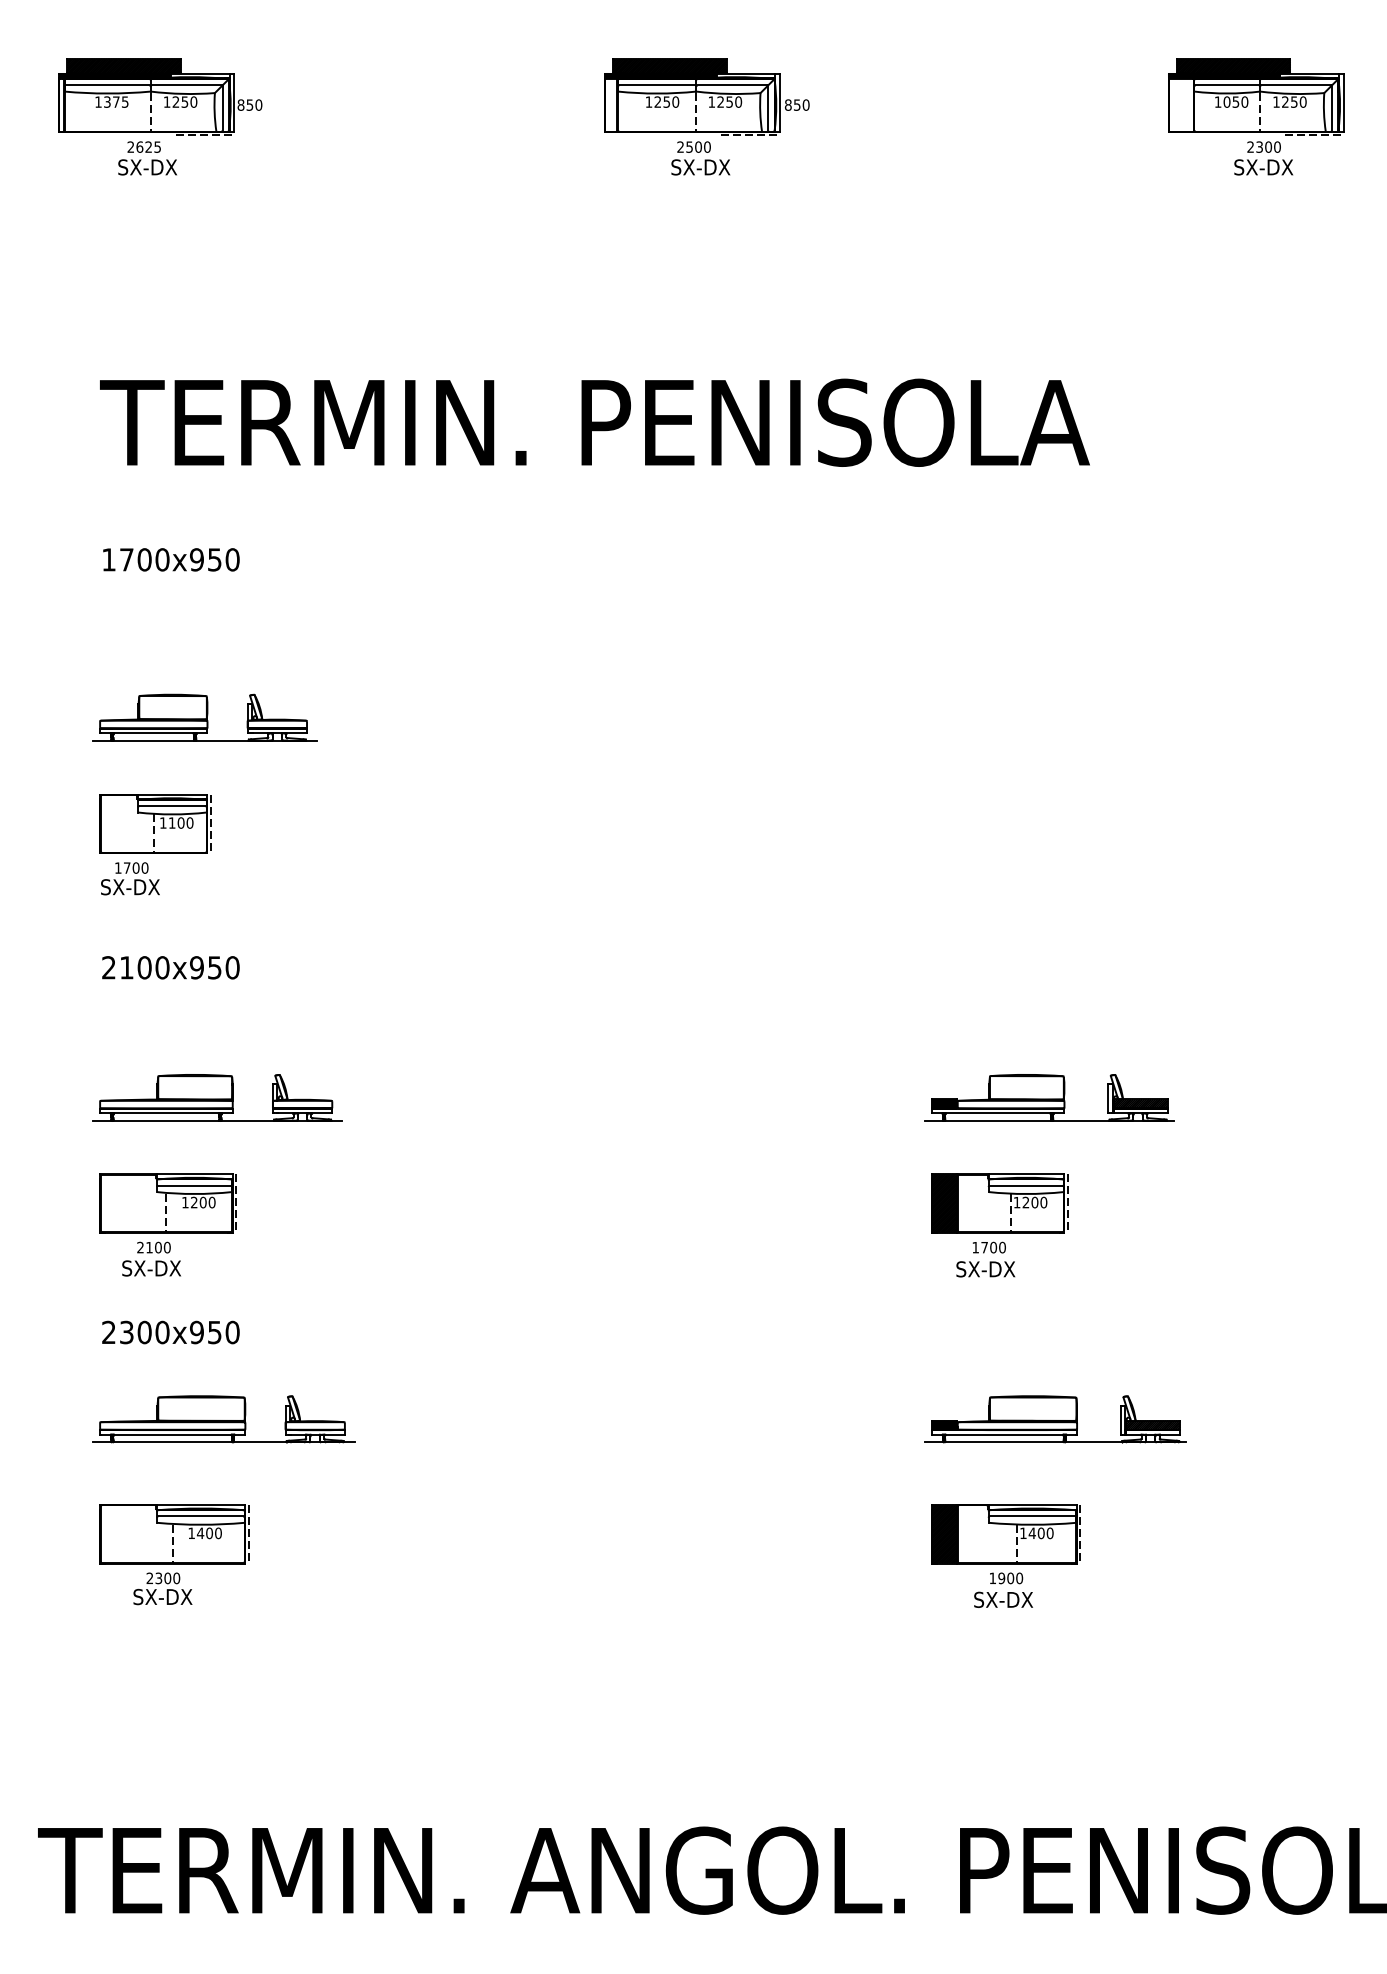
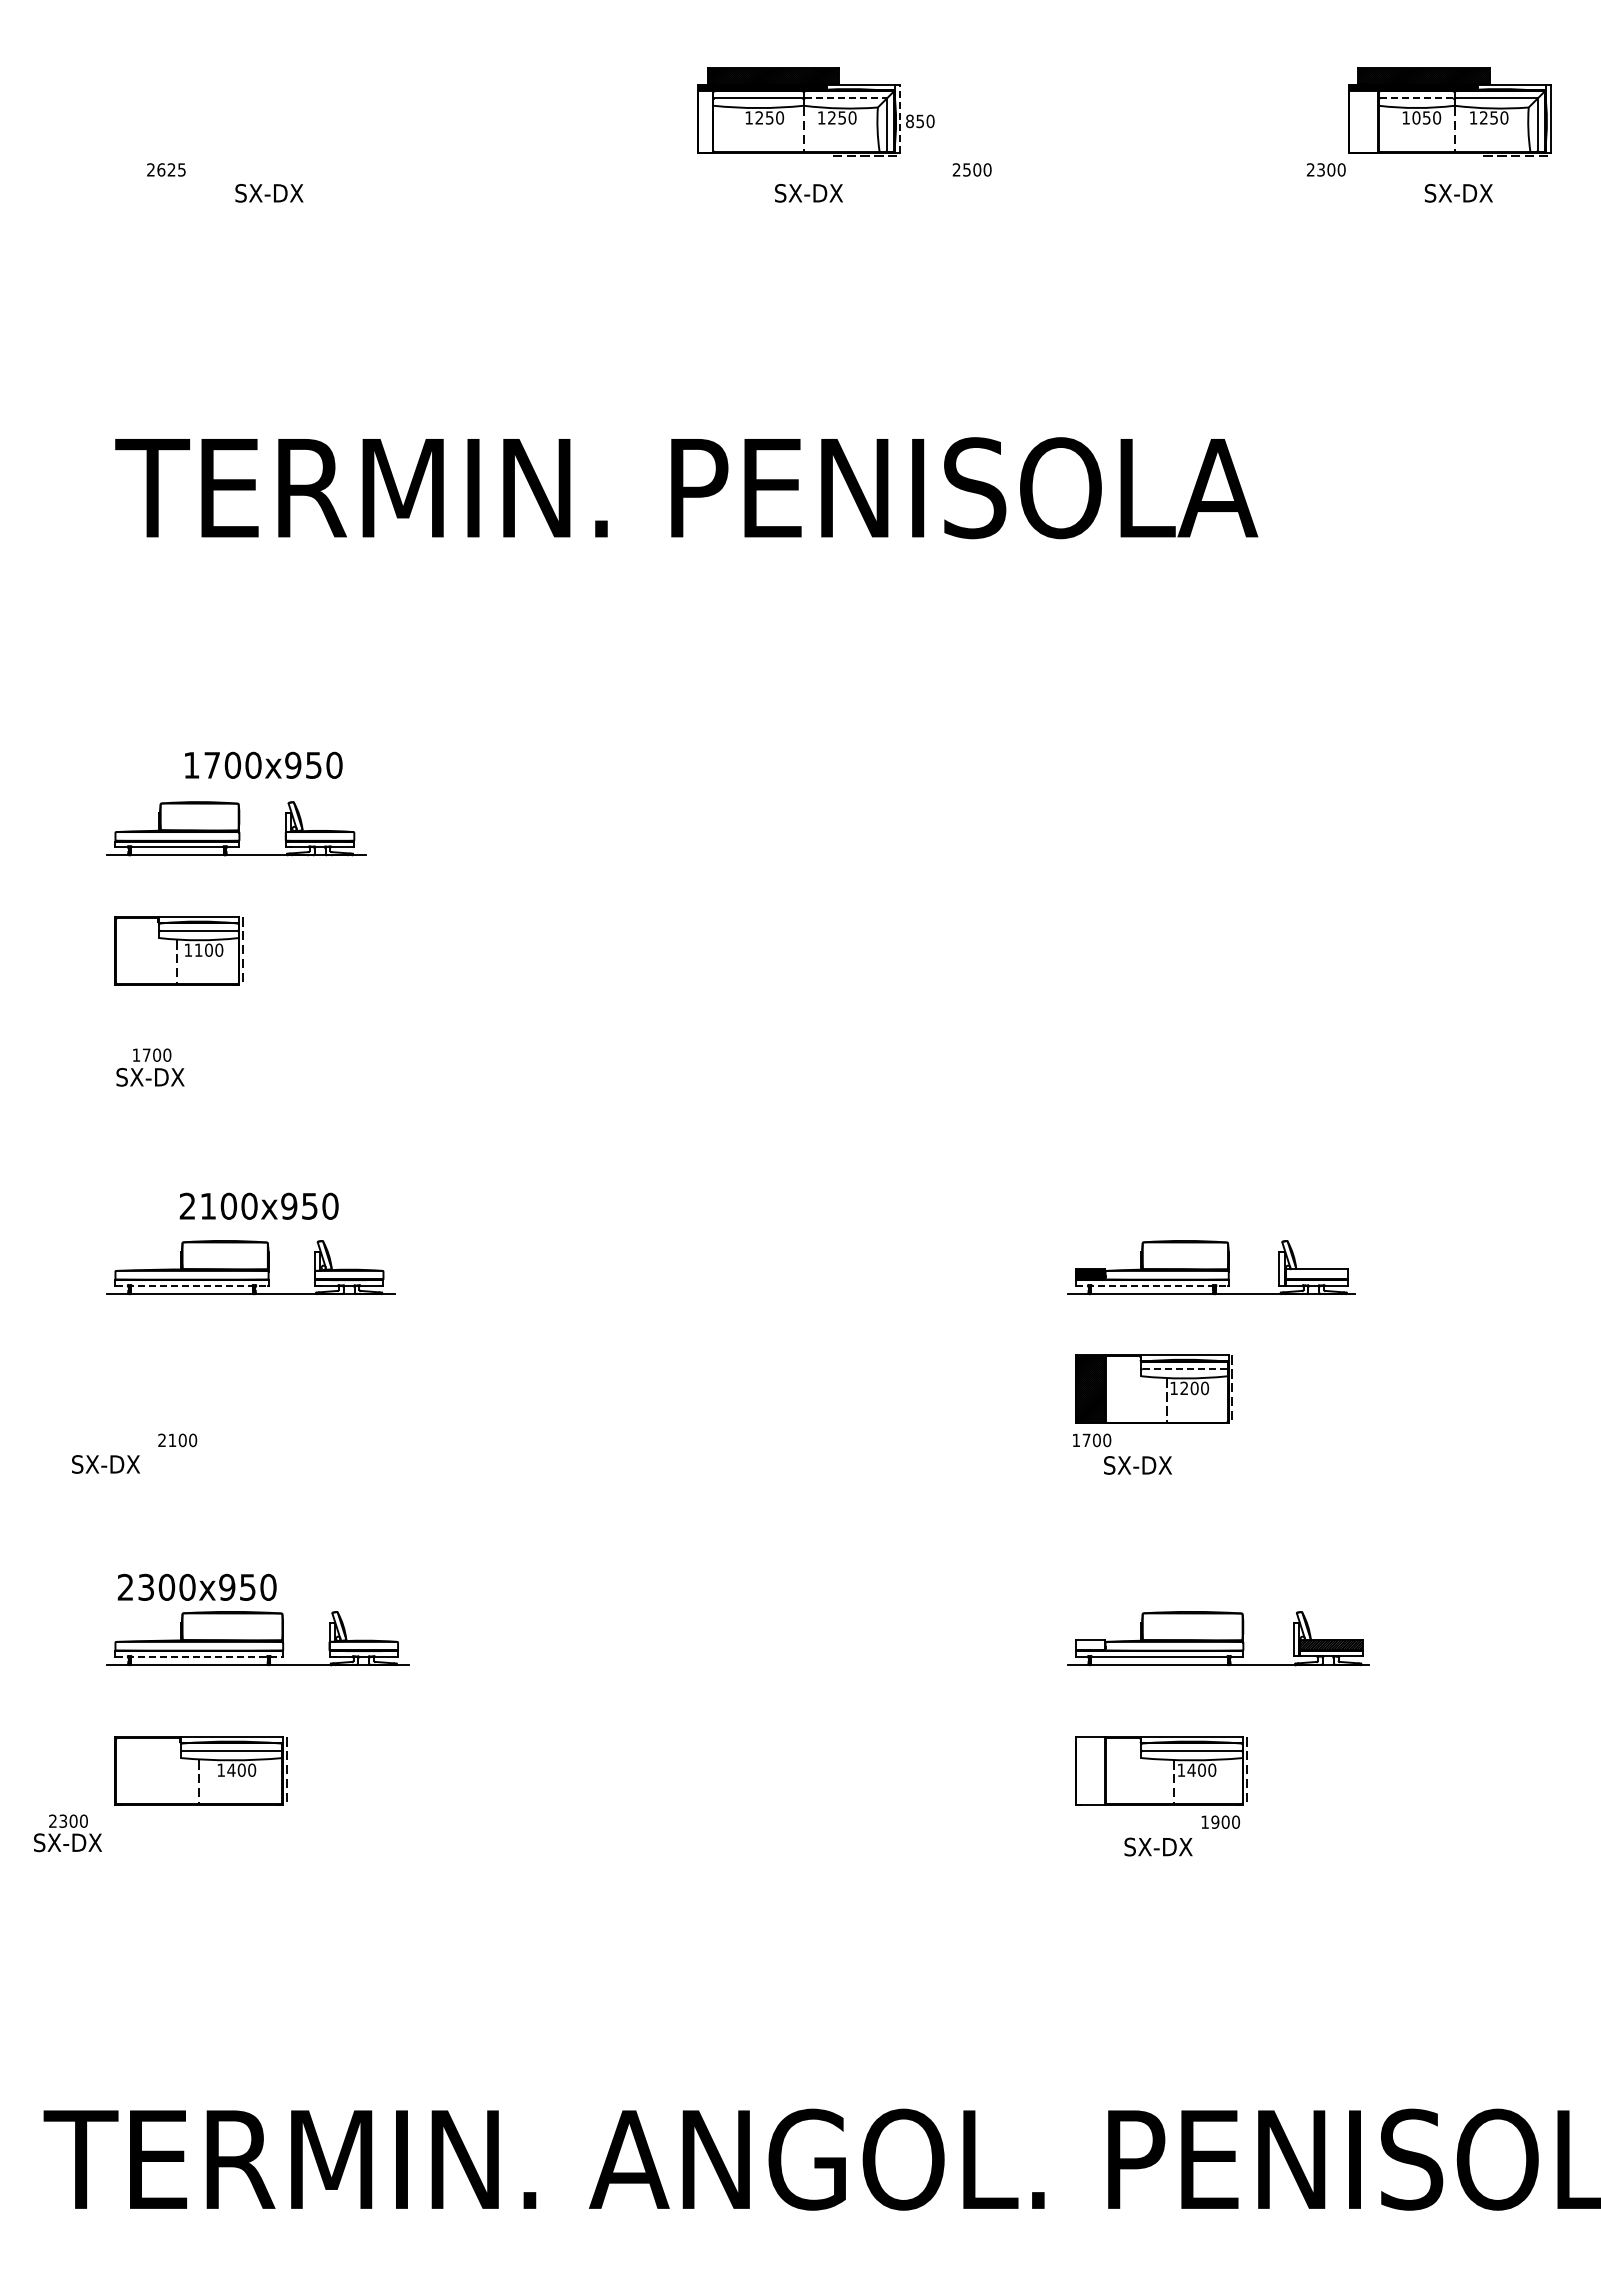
line: (733, 85) -> (846, 98), solid -> dashed
line: (1227, 85) -> (1417, 98), solid -> dashed
part: (159, 96) -> (184, 111), removed
line: (780, 102) -> (900, 118), solid -> dashed
text: (693, 146) -> (971, 169), moved
text: (1263, 146) -> (1325, 169), moved
text: (147, 167) -> (269, 193), moved
text: (171, 559) -> (263, 764), moved
text: (130, 878) -> (150, 1067), moved
text: (170, 967) -> (258, 1205), moved
hatch: (1140, 1103) -> (1316, 1274), removed
line: (166, 1113) -> (192, 1285), solid -> dashed
line: (998, 1113) -> (1152, 1285), solid -> dashed
line: (1026, 1185) -> (1184, 1368), solid -> dashed
part: (167, 1202) -> (193, 1388), removed
text: (989, 1247) -> (1092, 1440), moved
text: (151, 1268) -> (105, 1464), moved
text: (170, 1331) -> (196, 1586), moved
hatch: (943, 1425) -> (1089, 1645), removed
line: (172, 1434) -> (199, 1656), solid -> dashed
hatch: (943, 1534) -> (1089, 1771), removed
text: (1006, 1577) -> (1220, 1821), moved
text: (162, 1589) -> (67, 1833), moved

